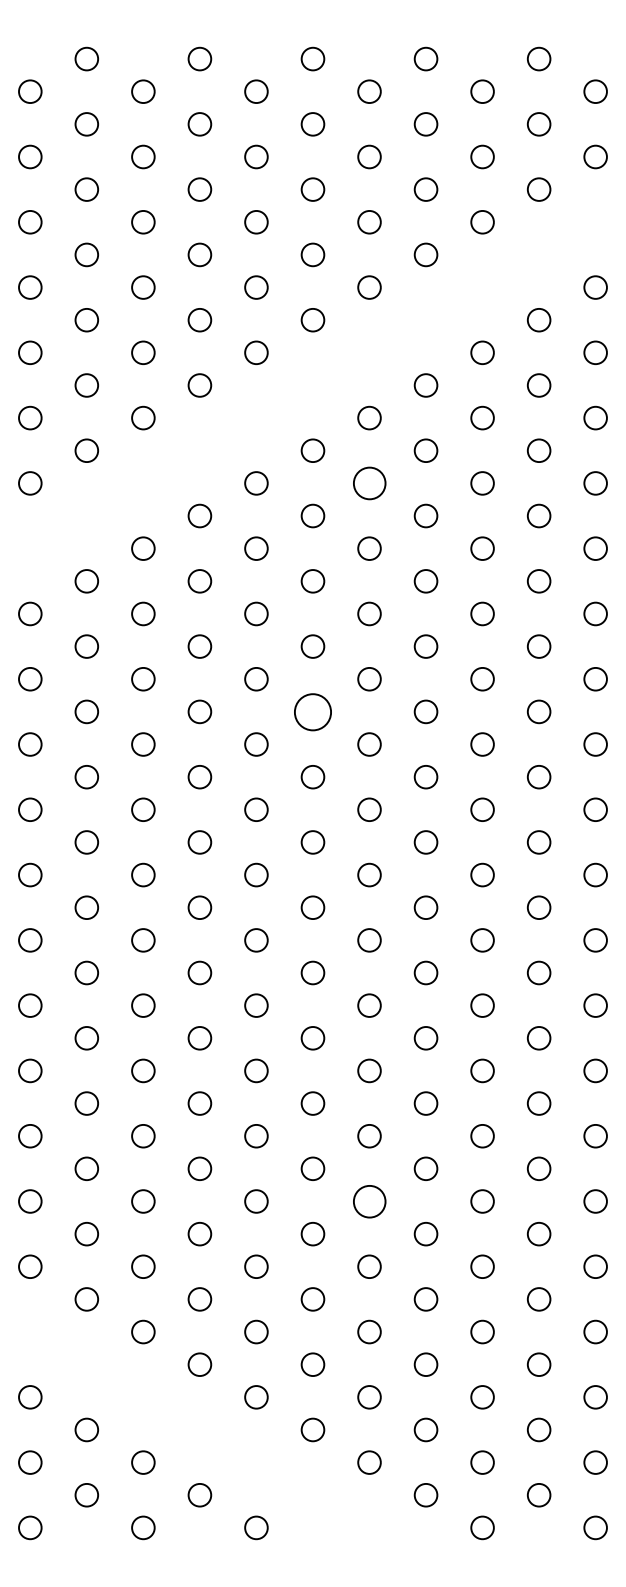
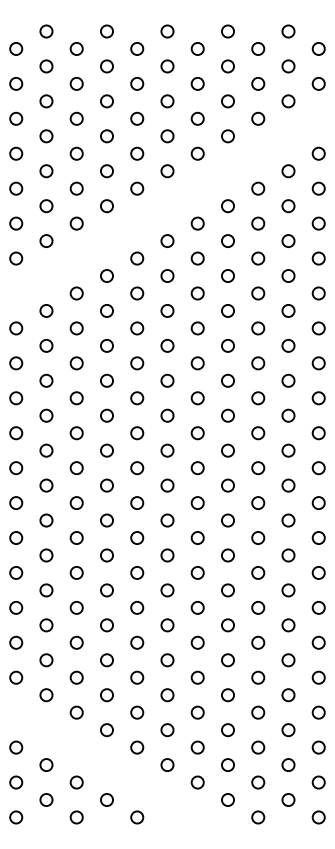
circle: (369, 483) -> (197, 258), size x0.71
circle: (313, 711) -> (167, 380), size x0.62
circle: (369, 1200) -> (197, 642), size x0.71

